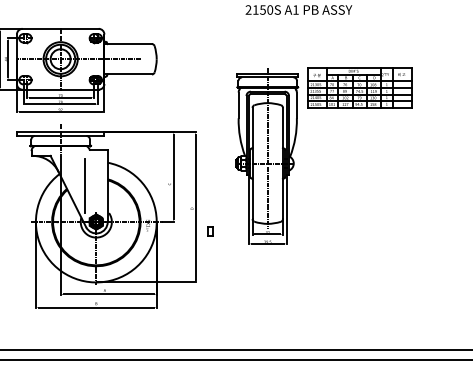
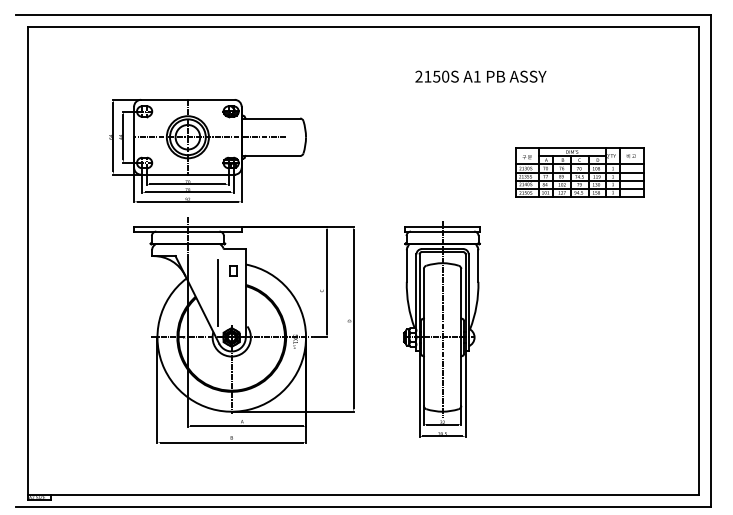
part: (359, 87) -> (579, 172), moved
part: (266, 157) -> (441, 329), moved
part: (210, 231) -> (233, 270), moved

